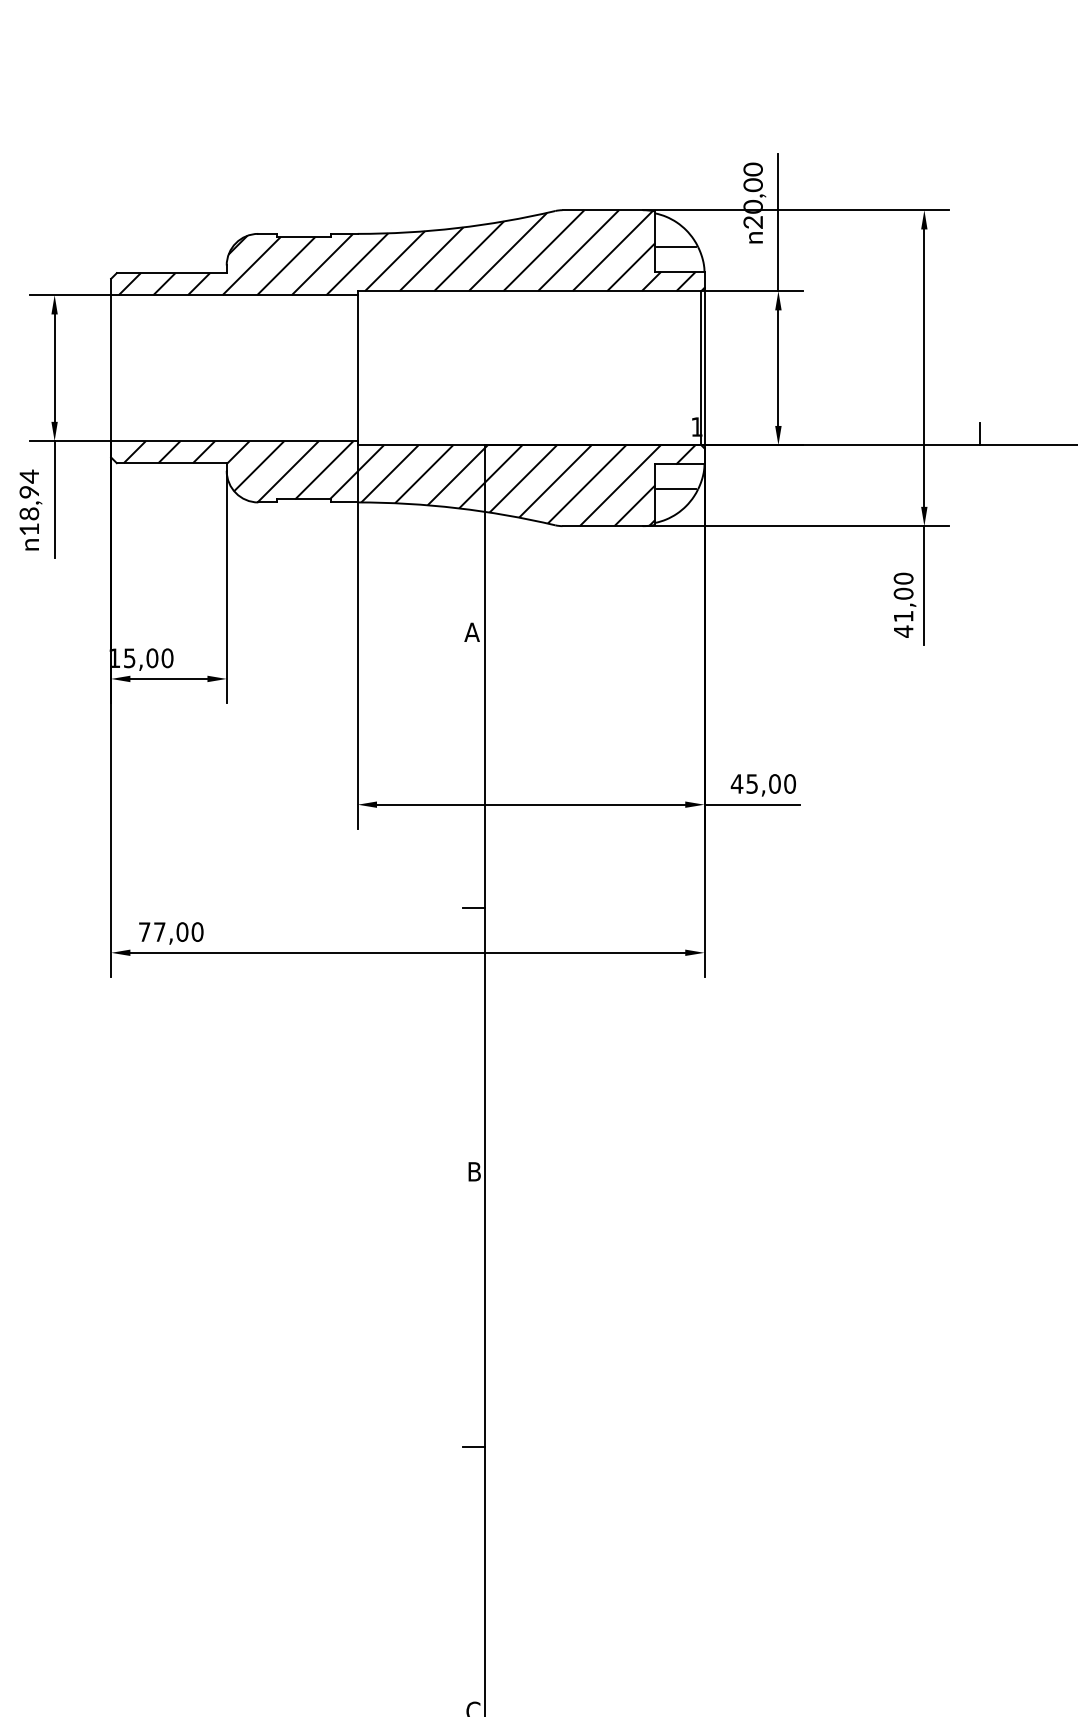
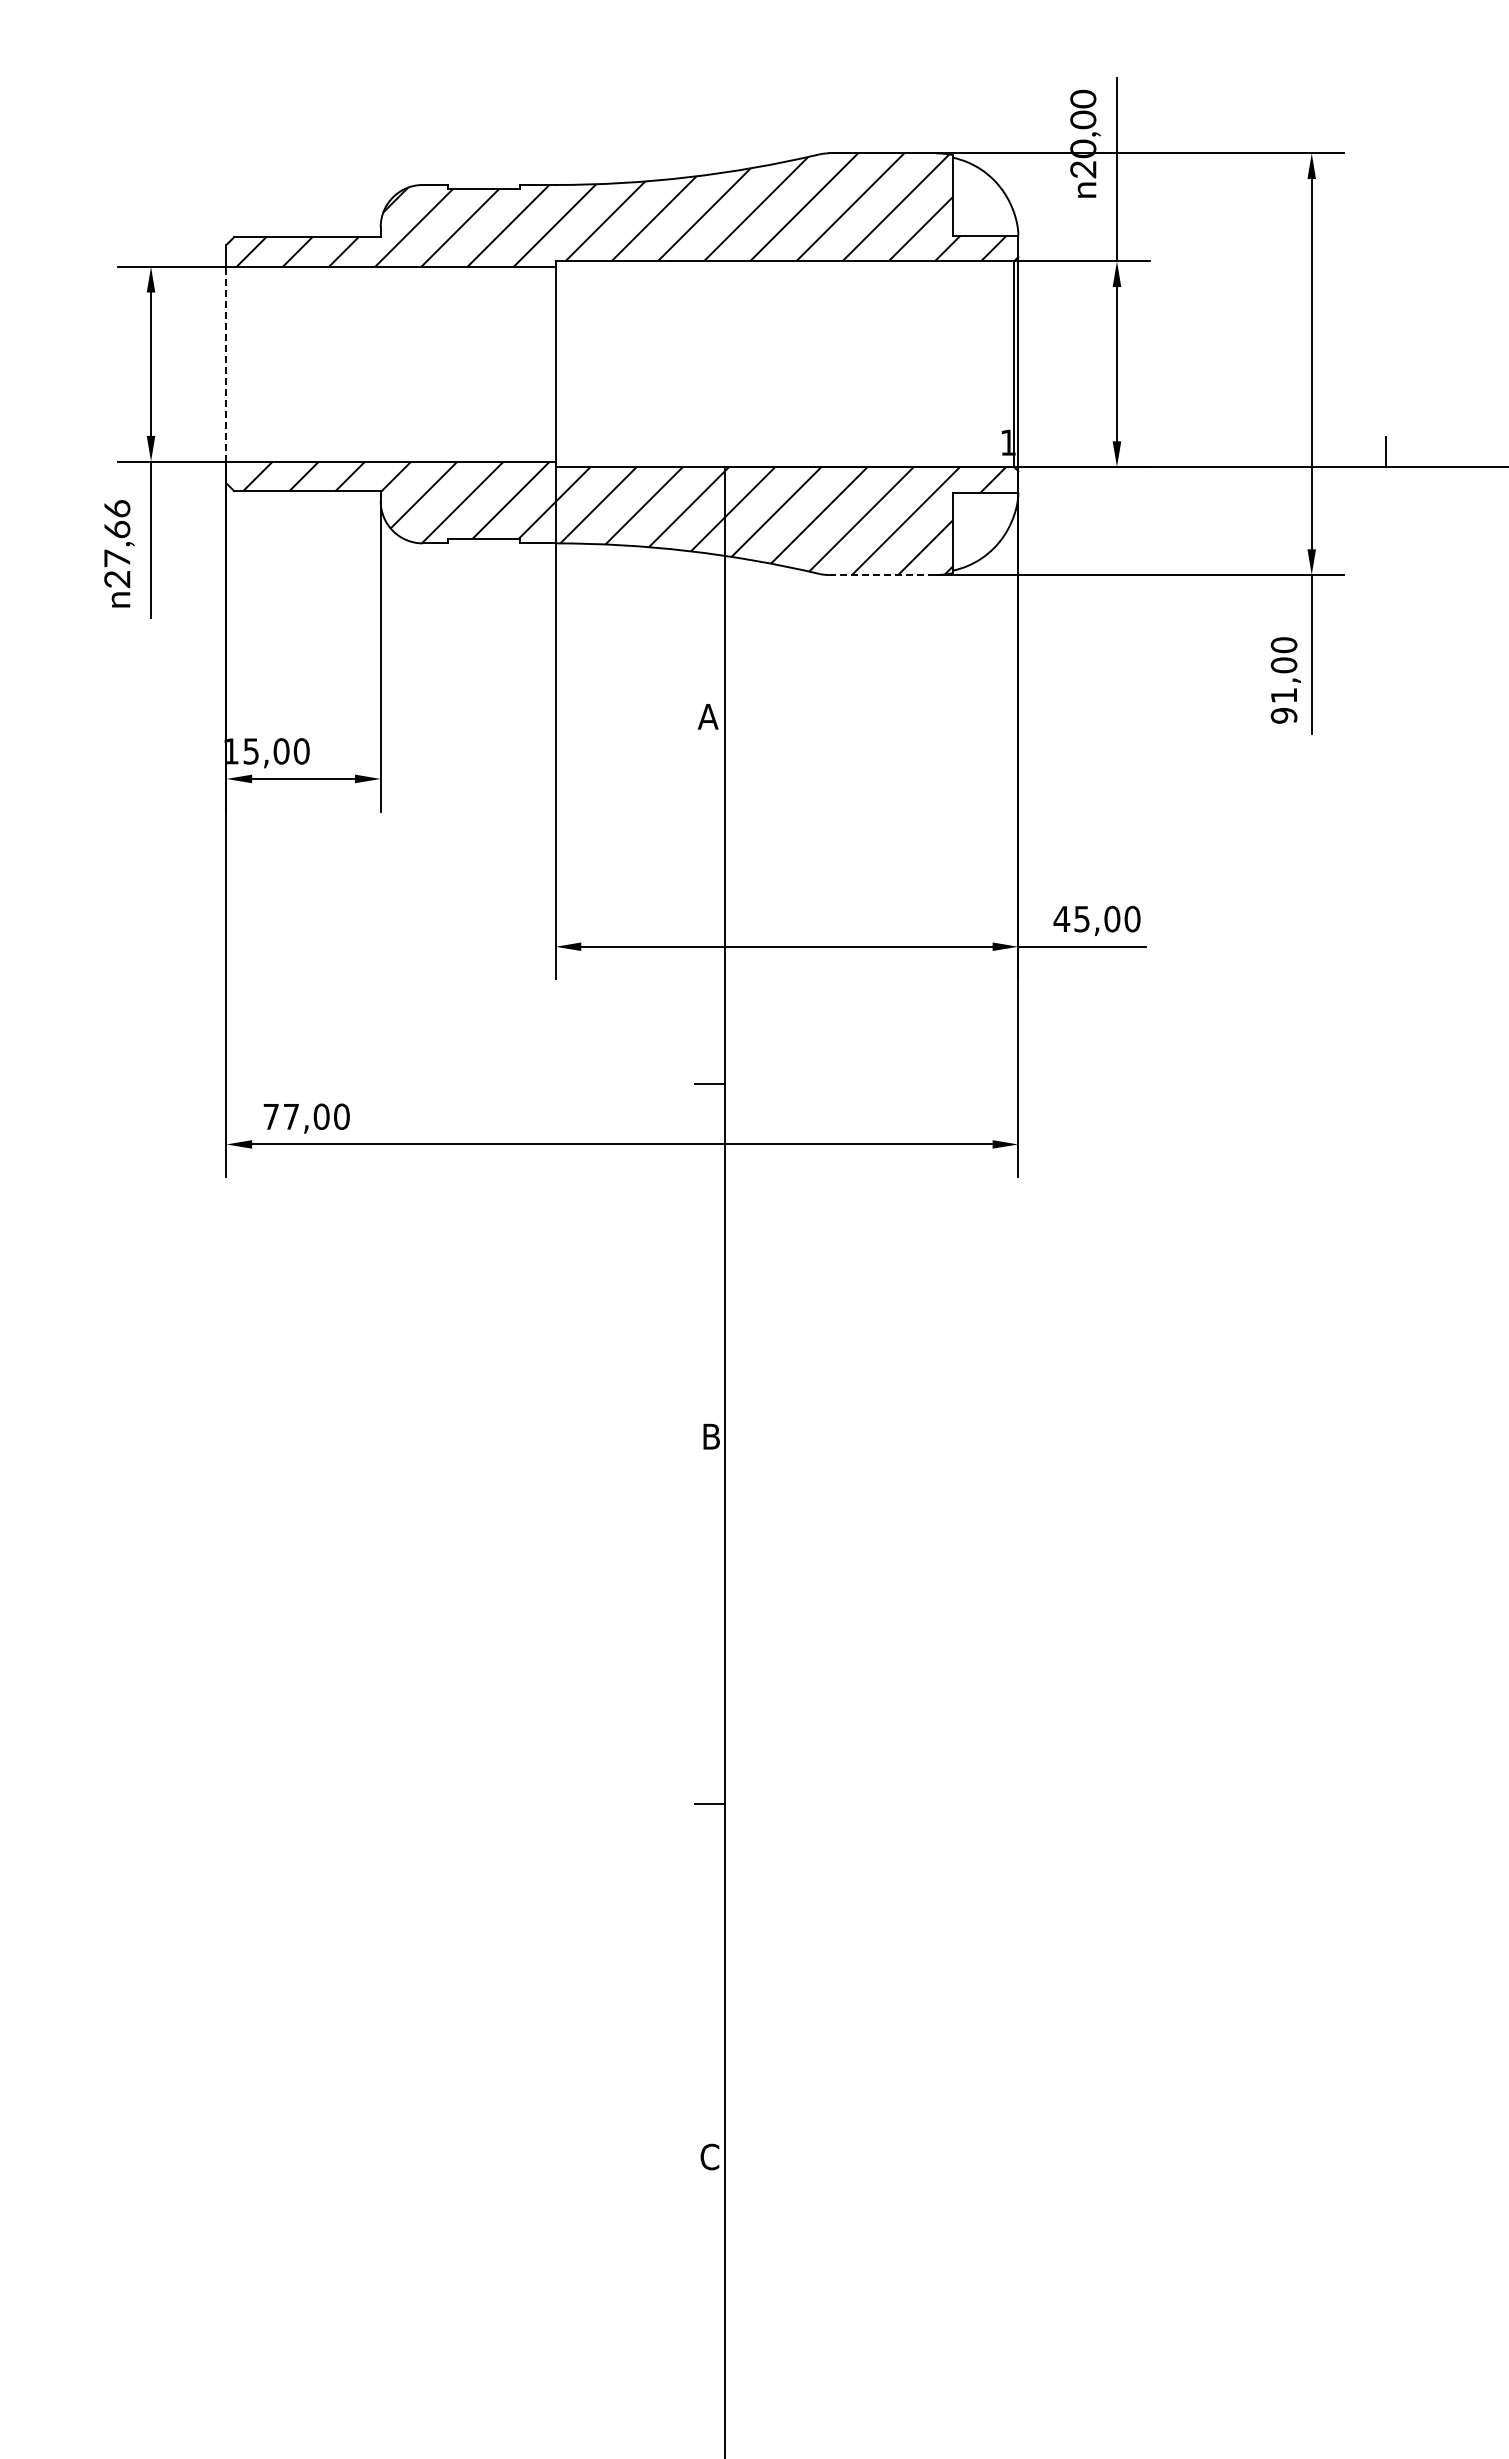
line: (676, 247) -> (981, 202), removed
line: (111, 367) -> (226, 363), solid -> dashed
line: (676, 489) -> (981, 525), removed
text: (29, 502) -> (117, 543), 18,94 -> 27,66
line: (602, 526) -> (882, 575), solid -> dashed
text: (903, 631) -> (1283, 715), 41,00 -> 91,00

